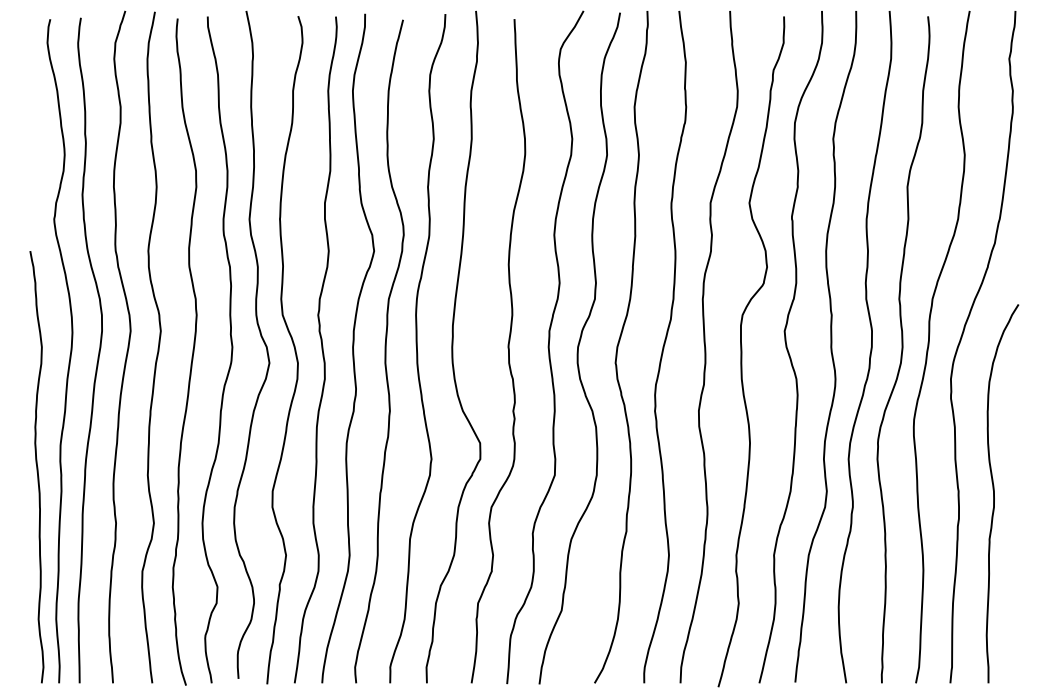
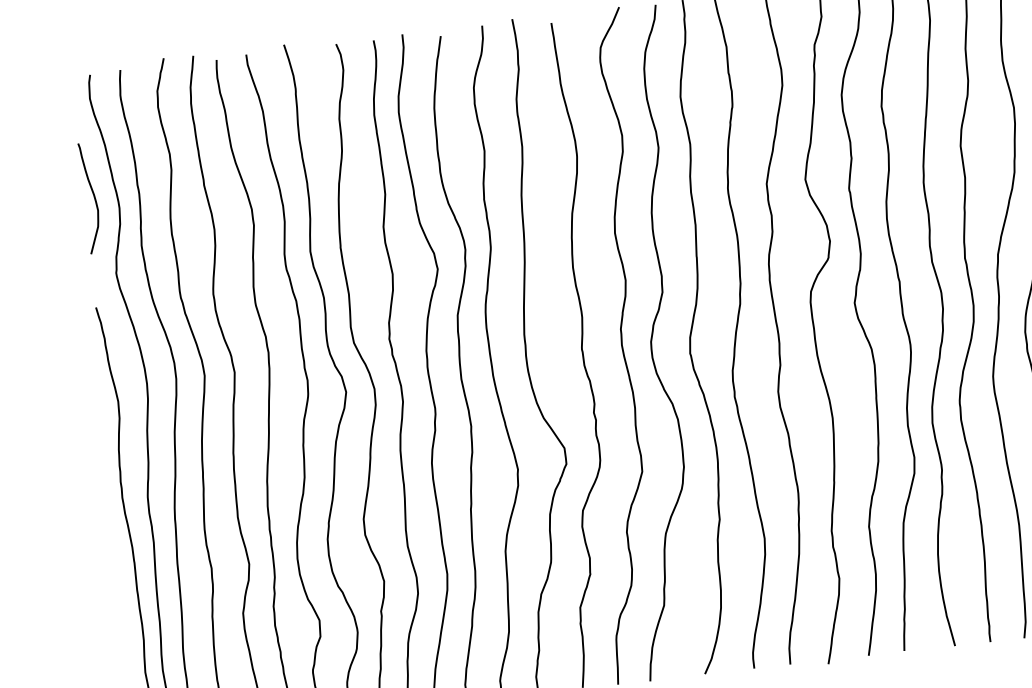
curve: (40, 141) -> (93, 197), added

